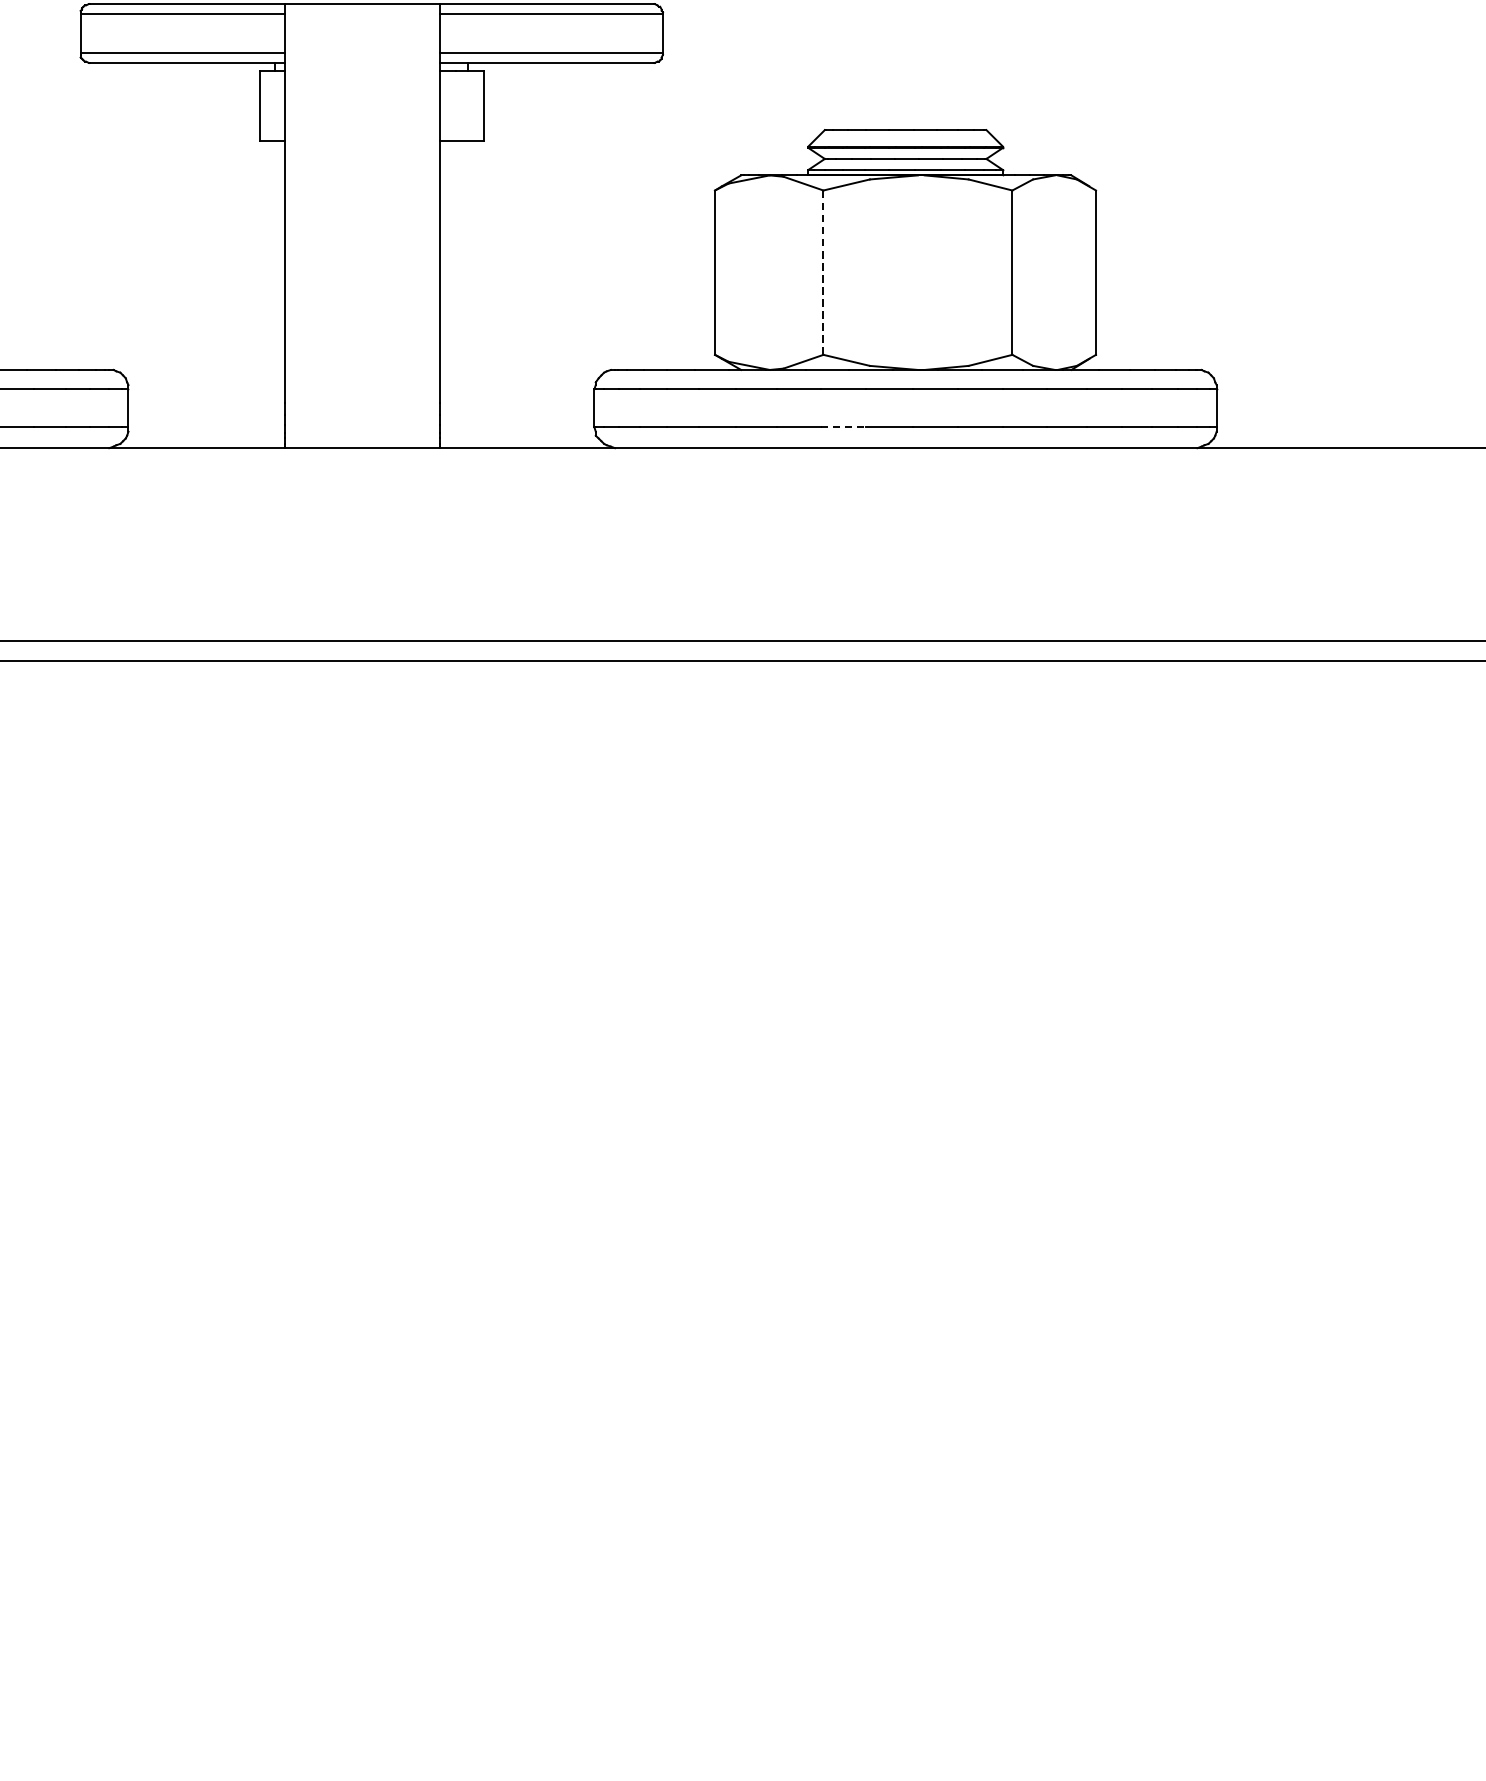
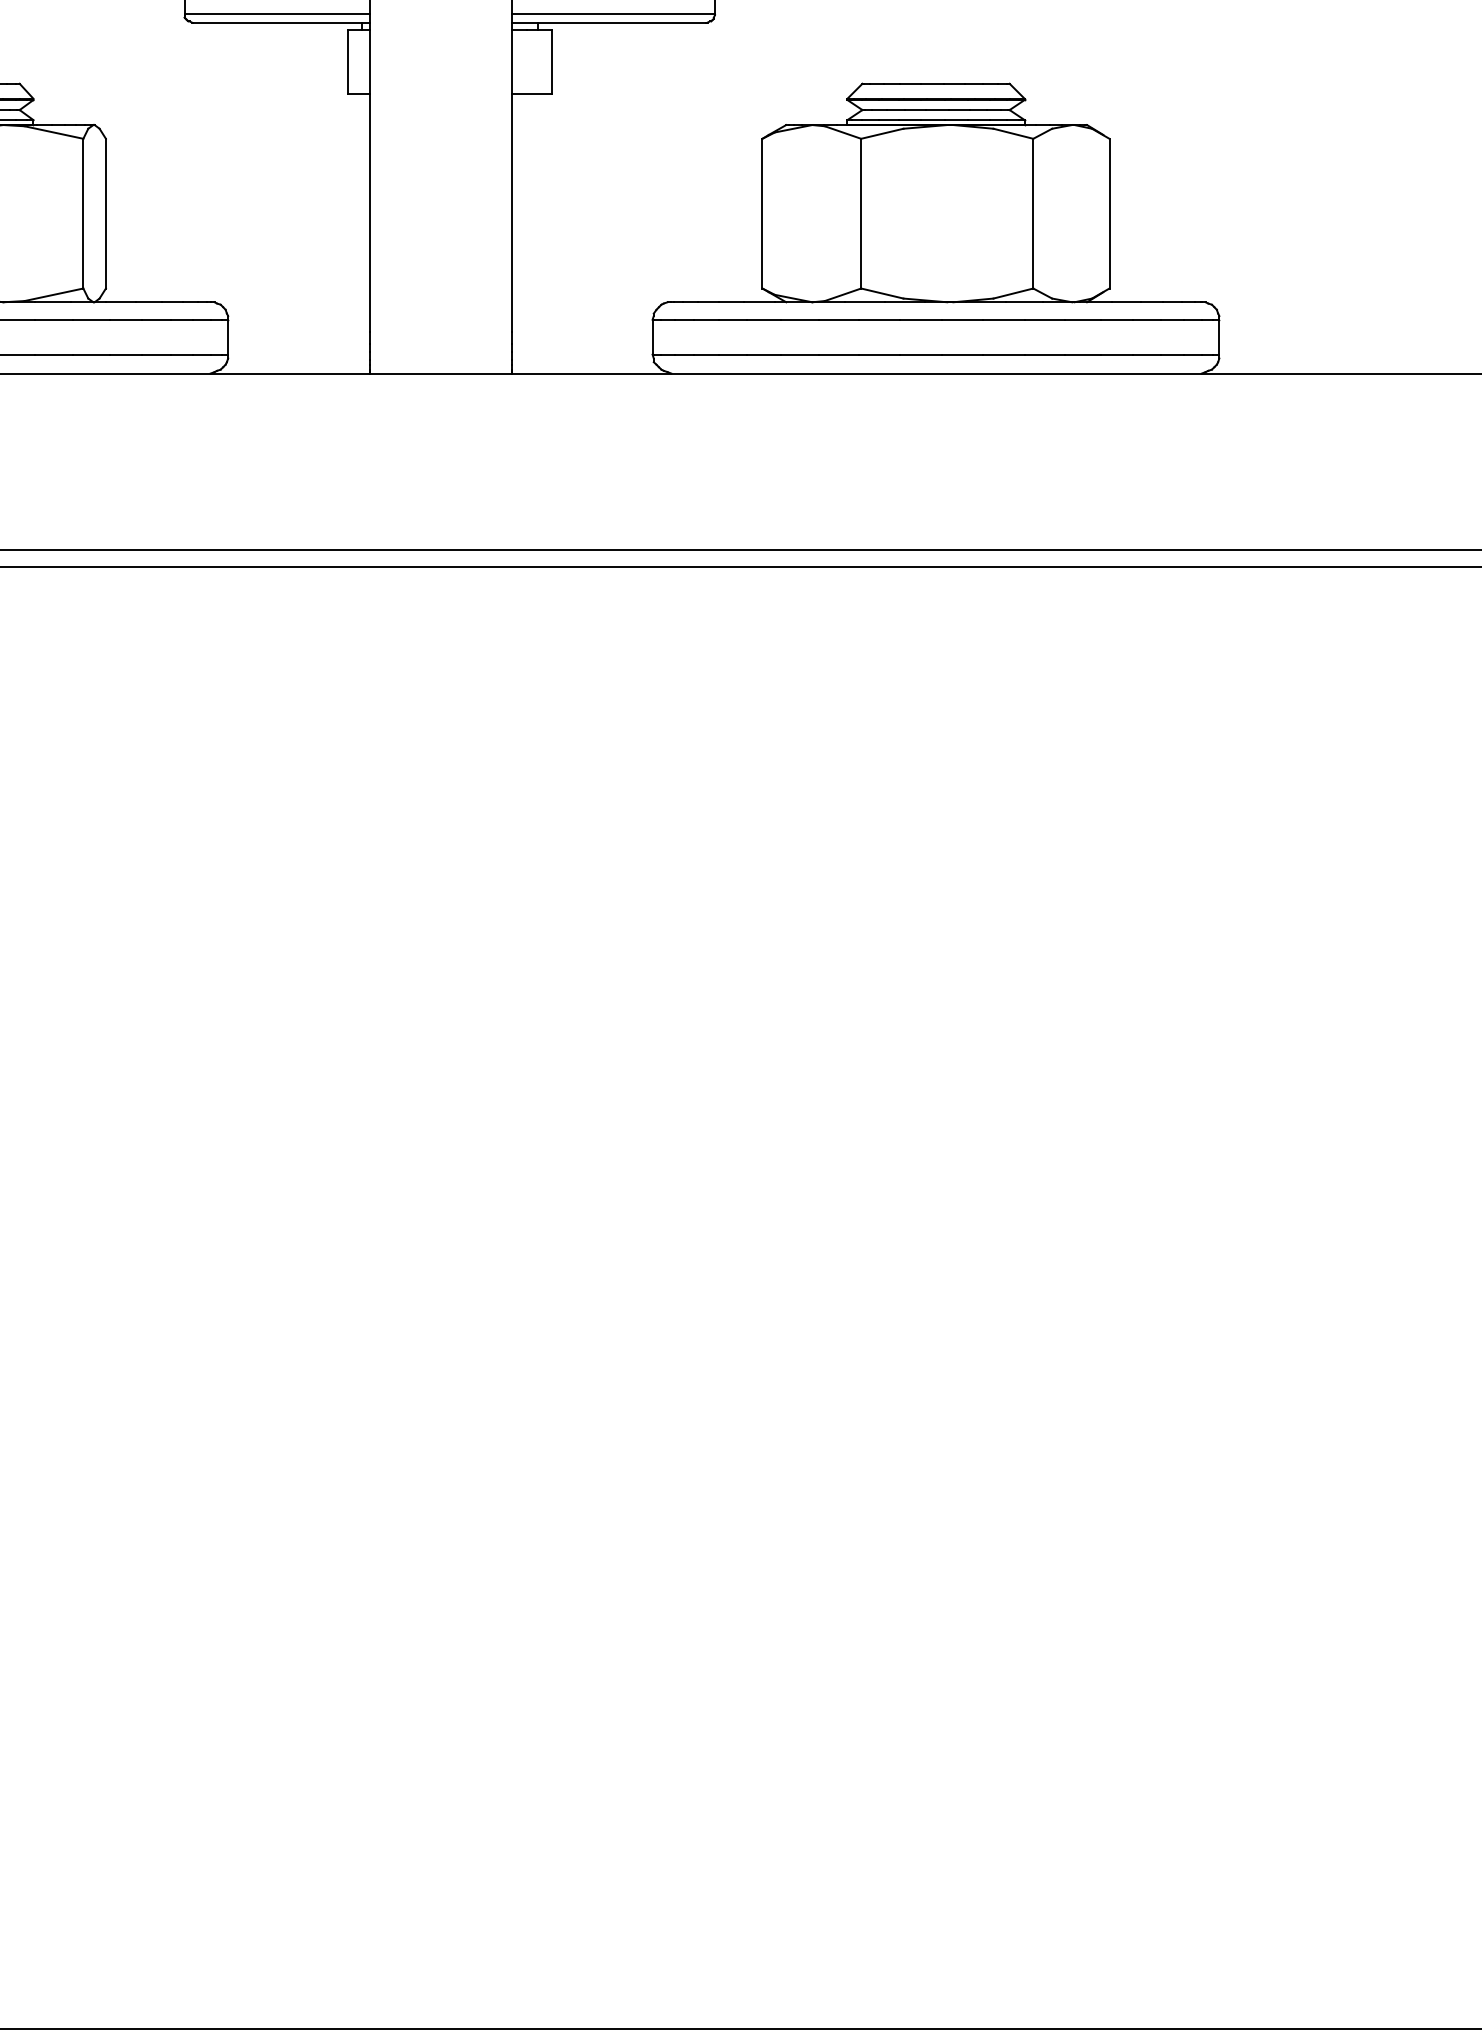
line: (823, 272) -> (861, 213), dashed -> solid
line: (843, 427) -> (879, 354), dashed -> solid

